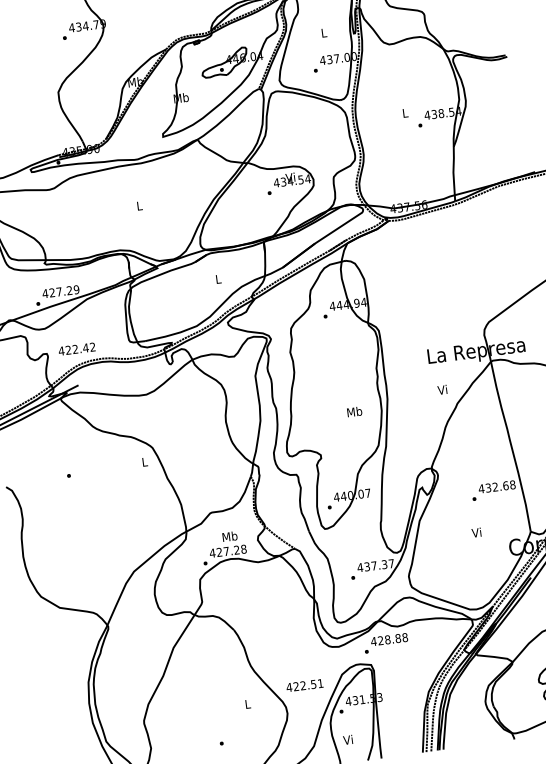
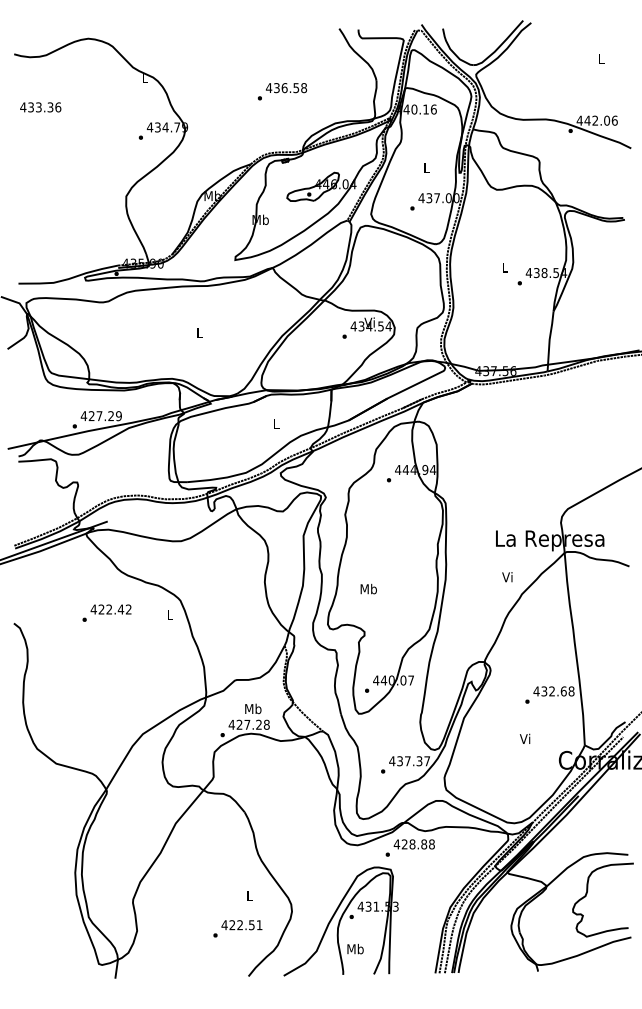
text: (76, 349) -> (110, 609), moved
text: (354, 412) -> (368, 589), moved
text: (304, 685) -> (241, 925), moved
text: (348, 739) -> (355, 948), Vi -> Mb

